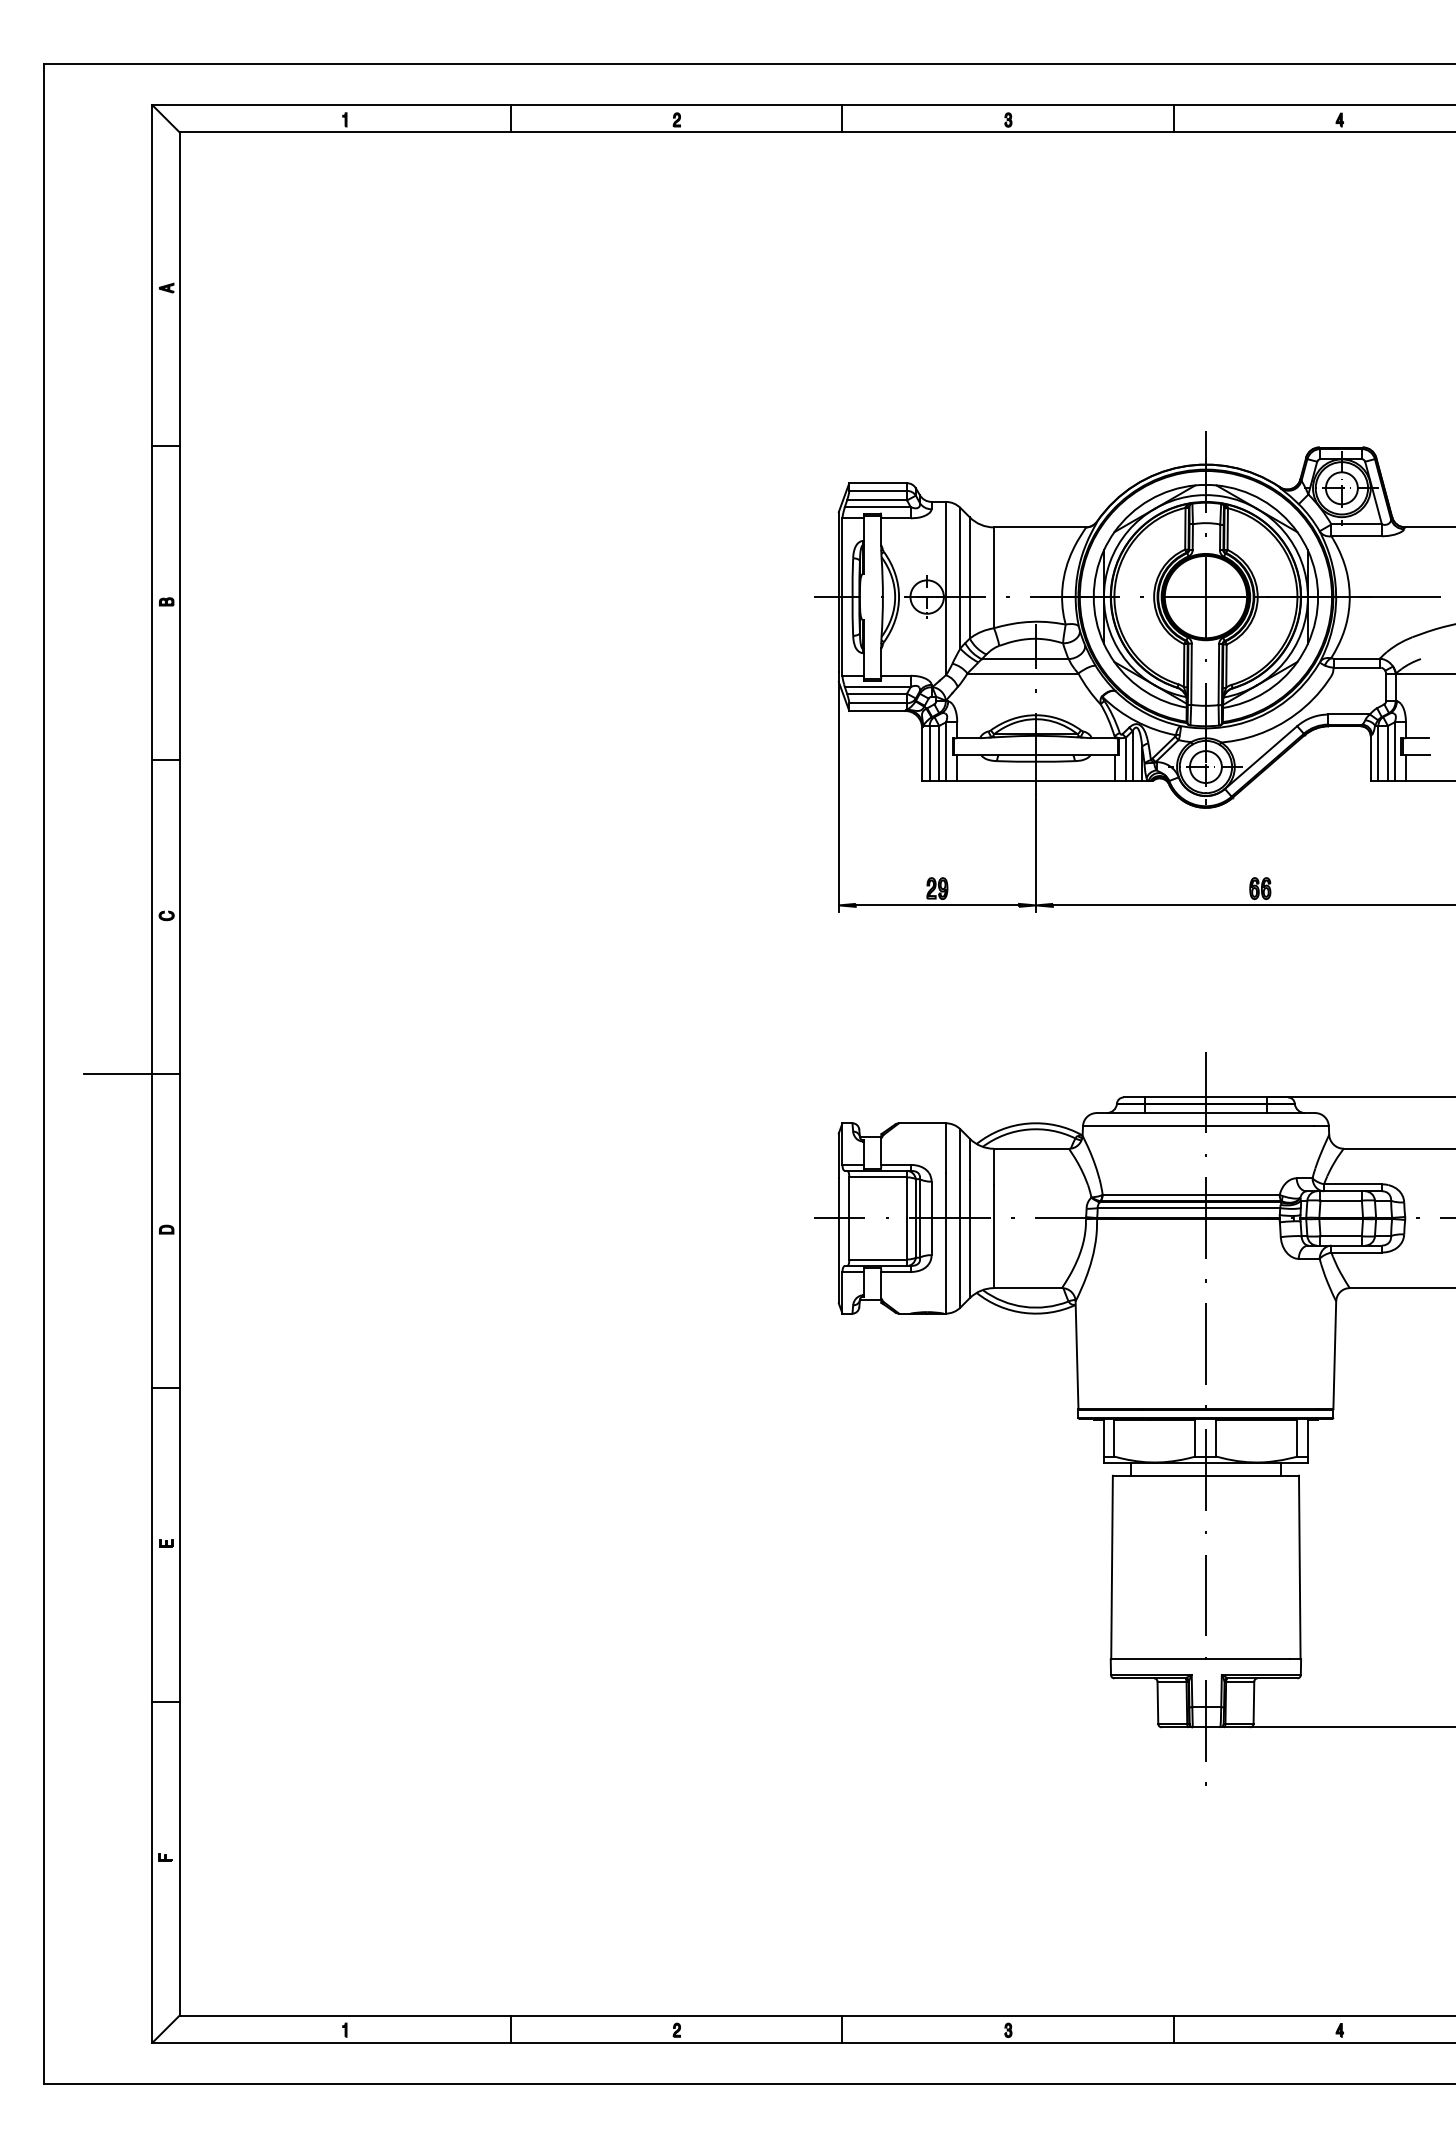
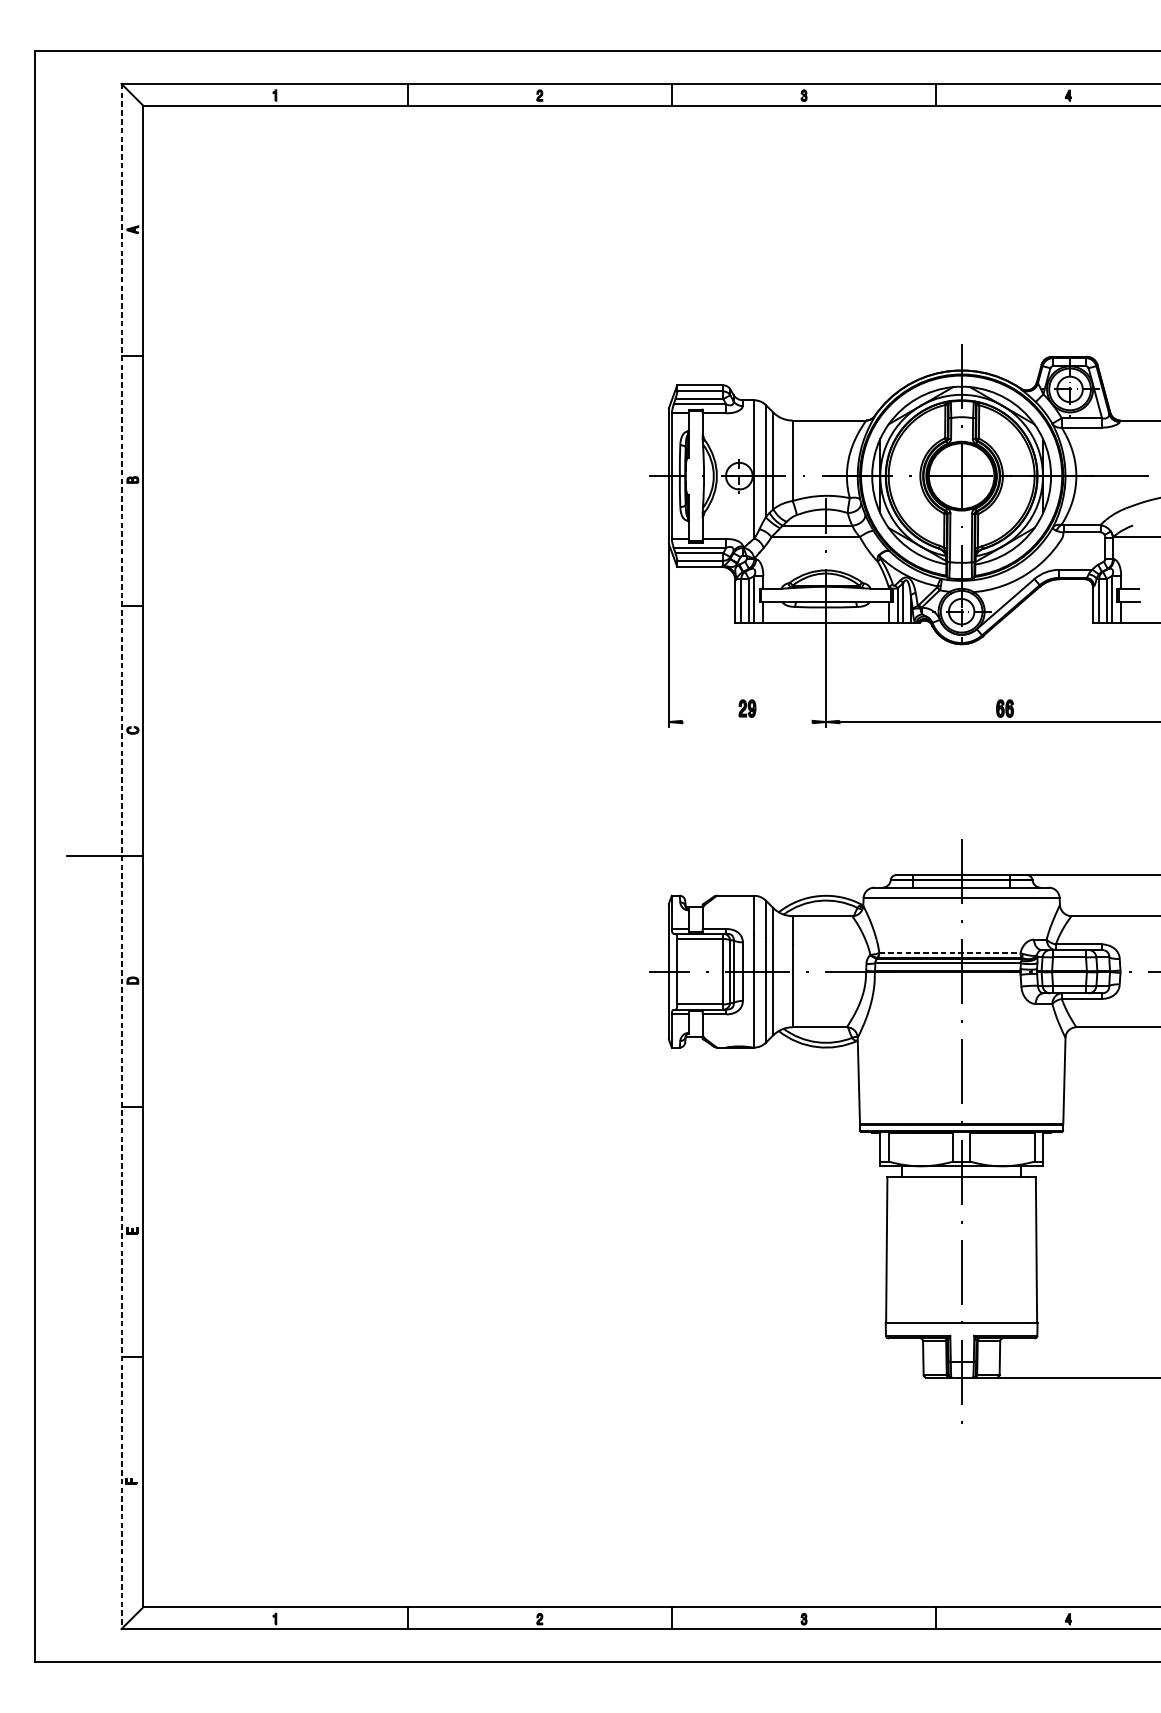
line: (937, 905) -> (747, 722), removed
line: (152, 1074) -> (121, 856), solid -> dashed
line: (1191, 1195) -> (950, 953), solid -> dashed

